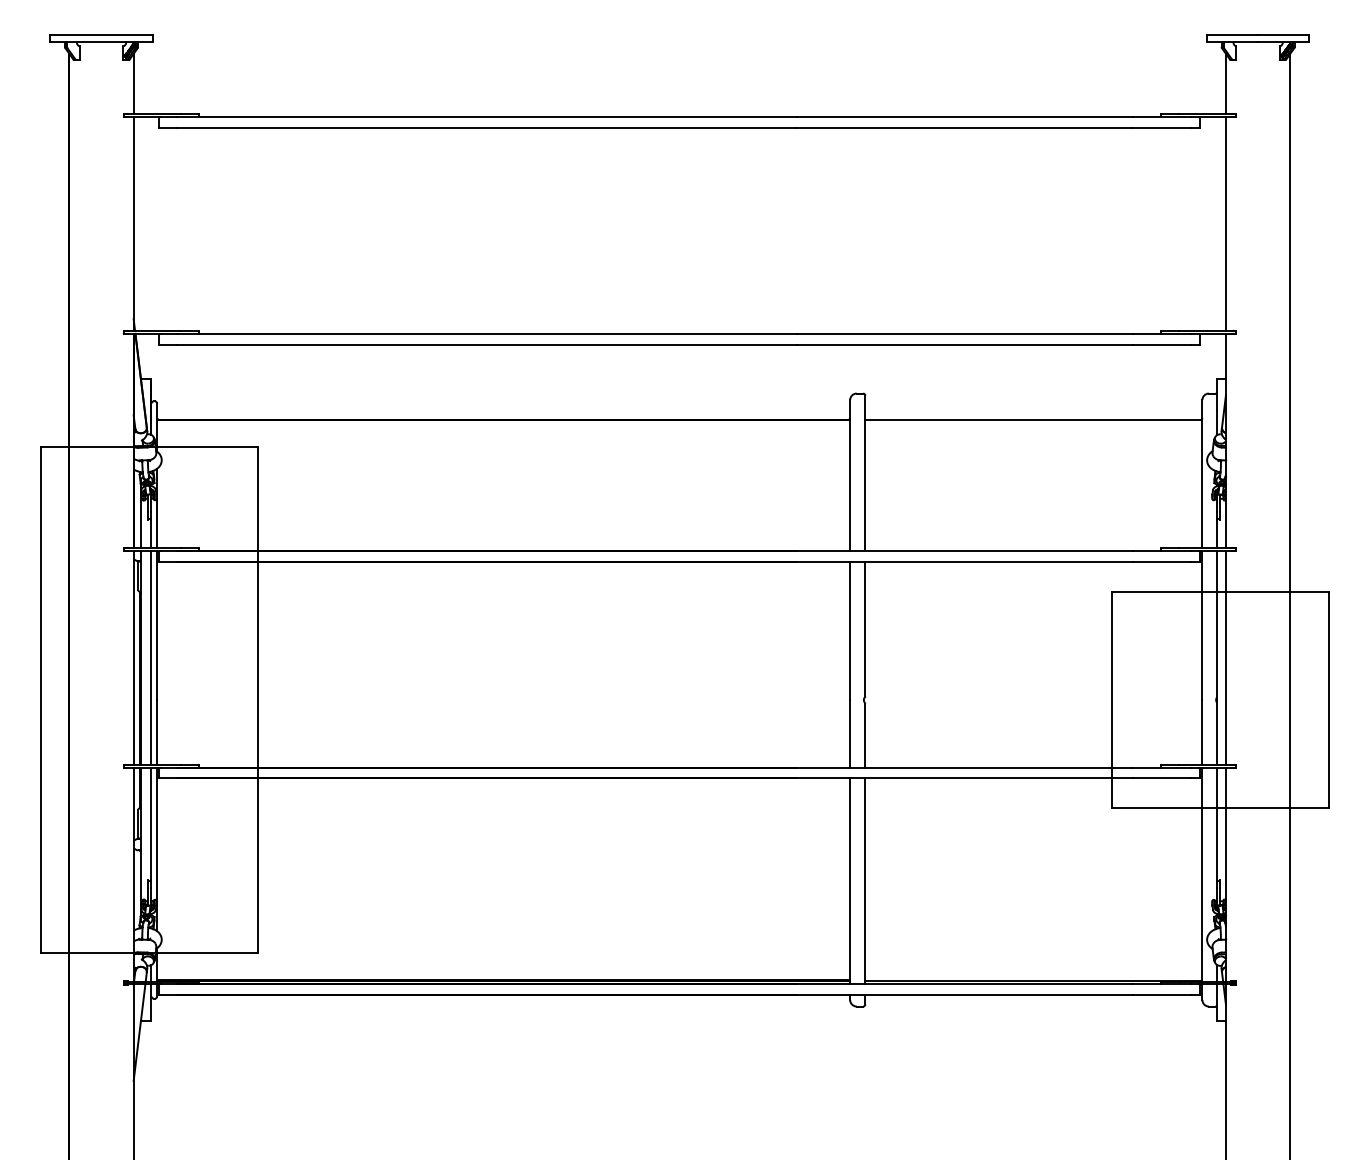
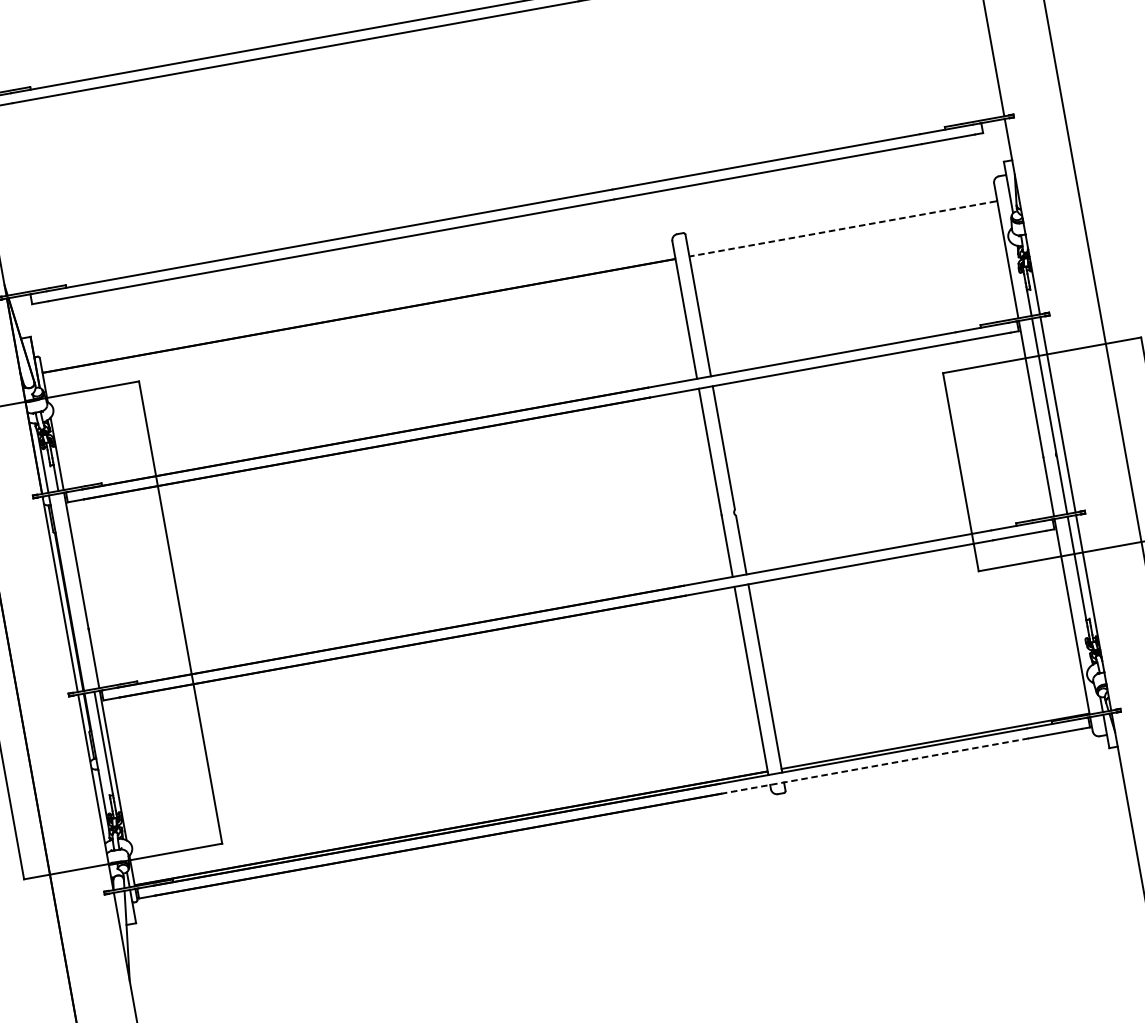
line: (1033, 419) -> (843, 228), solid -> dashed
line: (151, 657) -> (76, 591), removed
line: (964, 995) -> (874, 766), solid -> dashed

